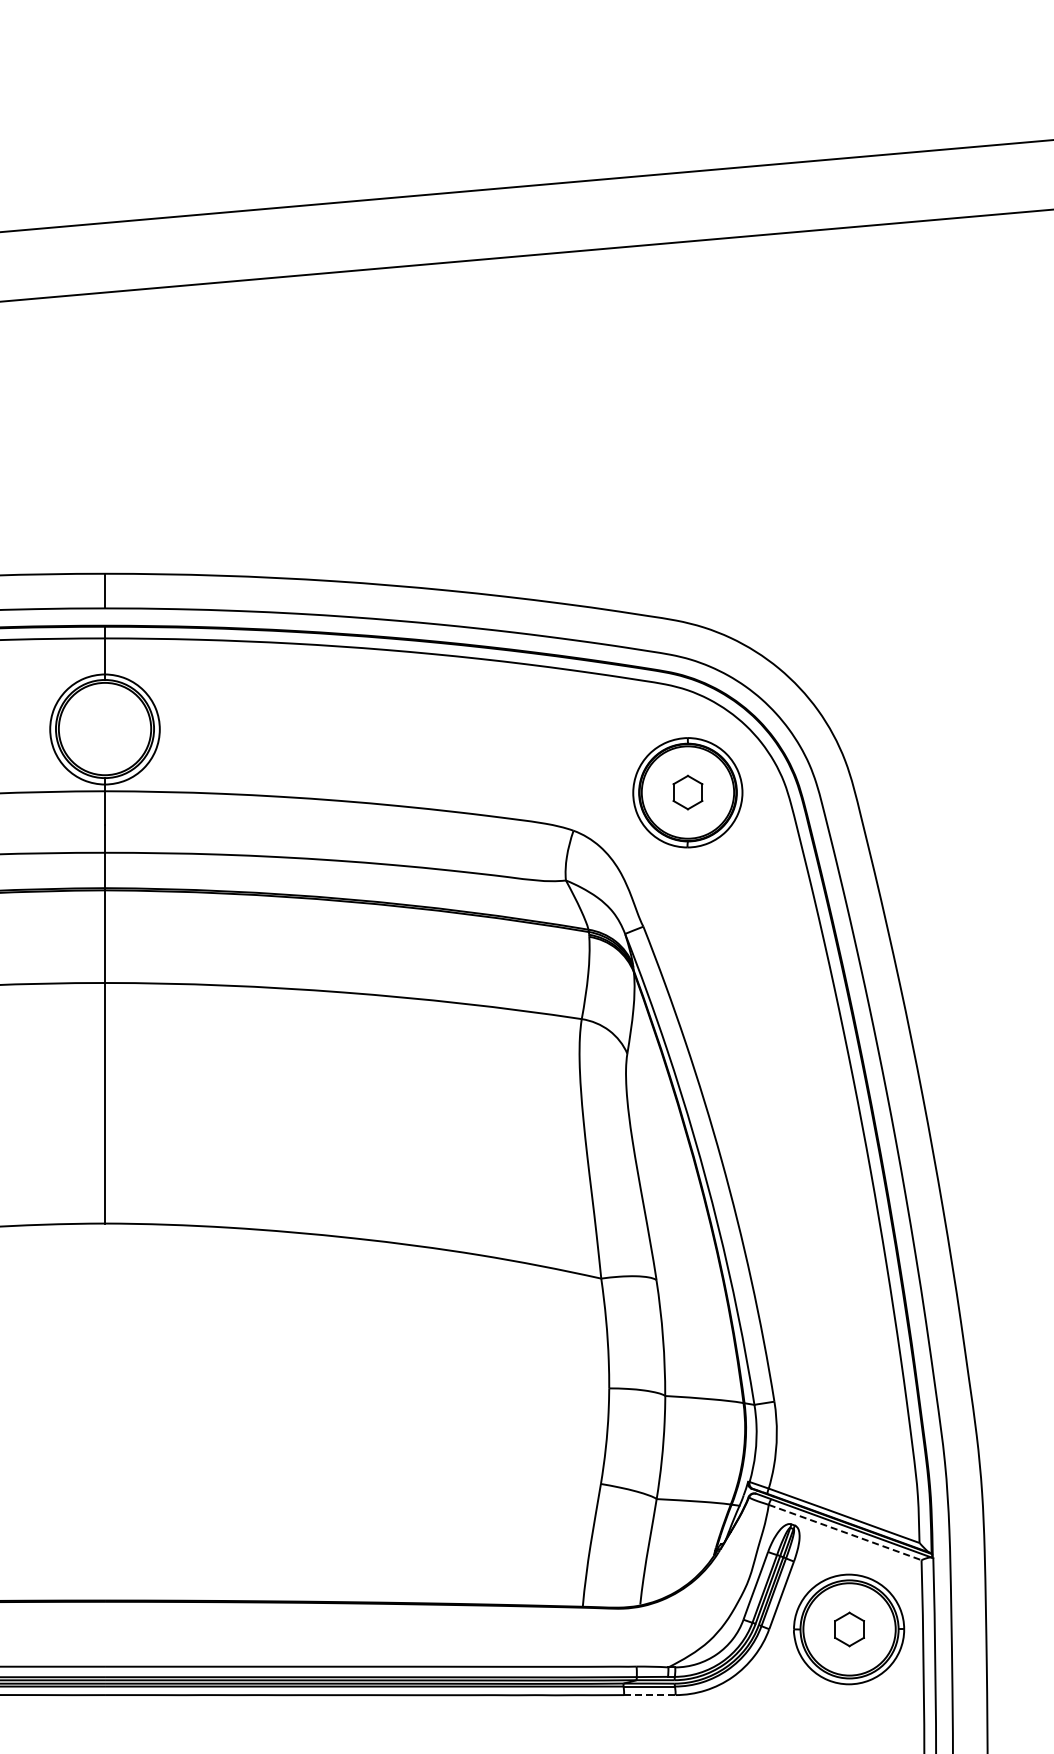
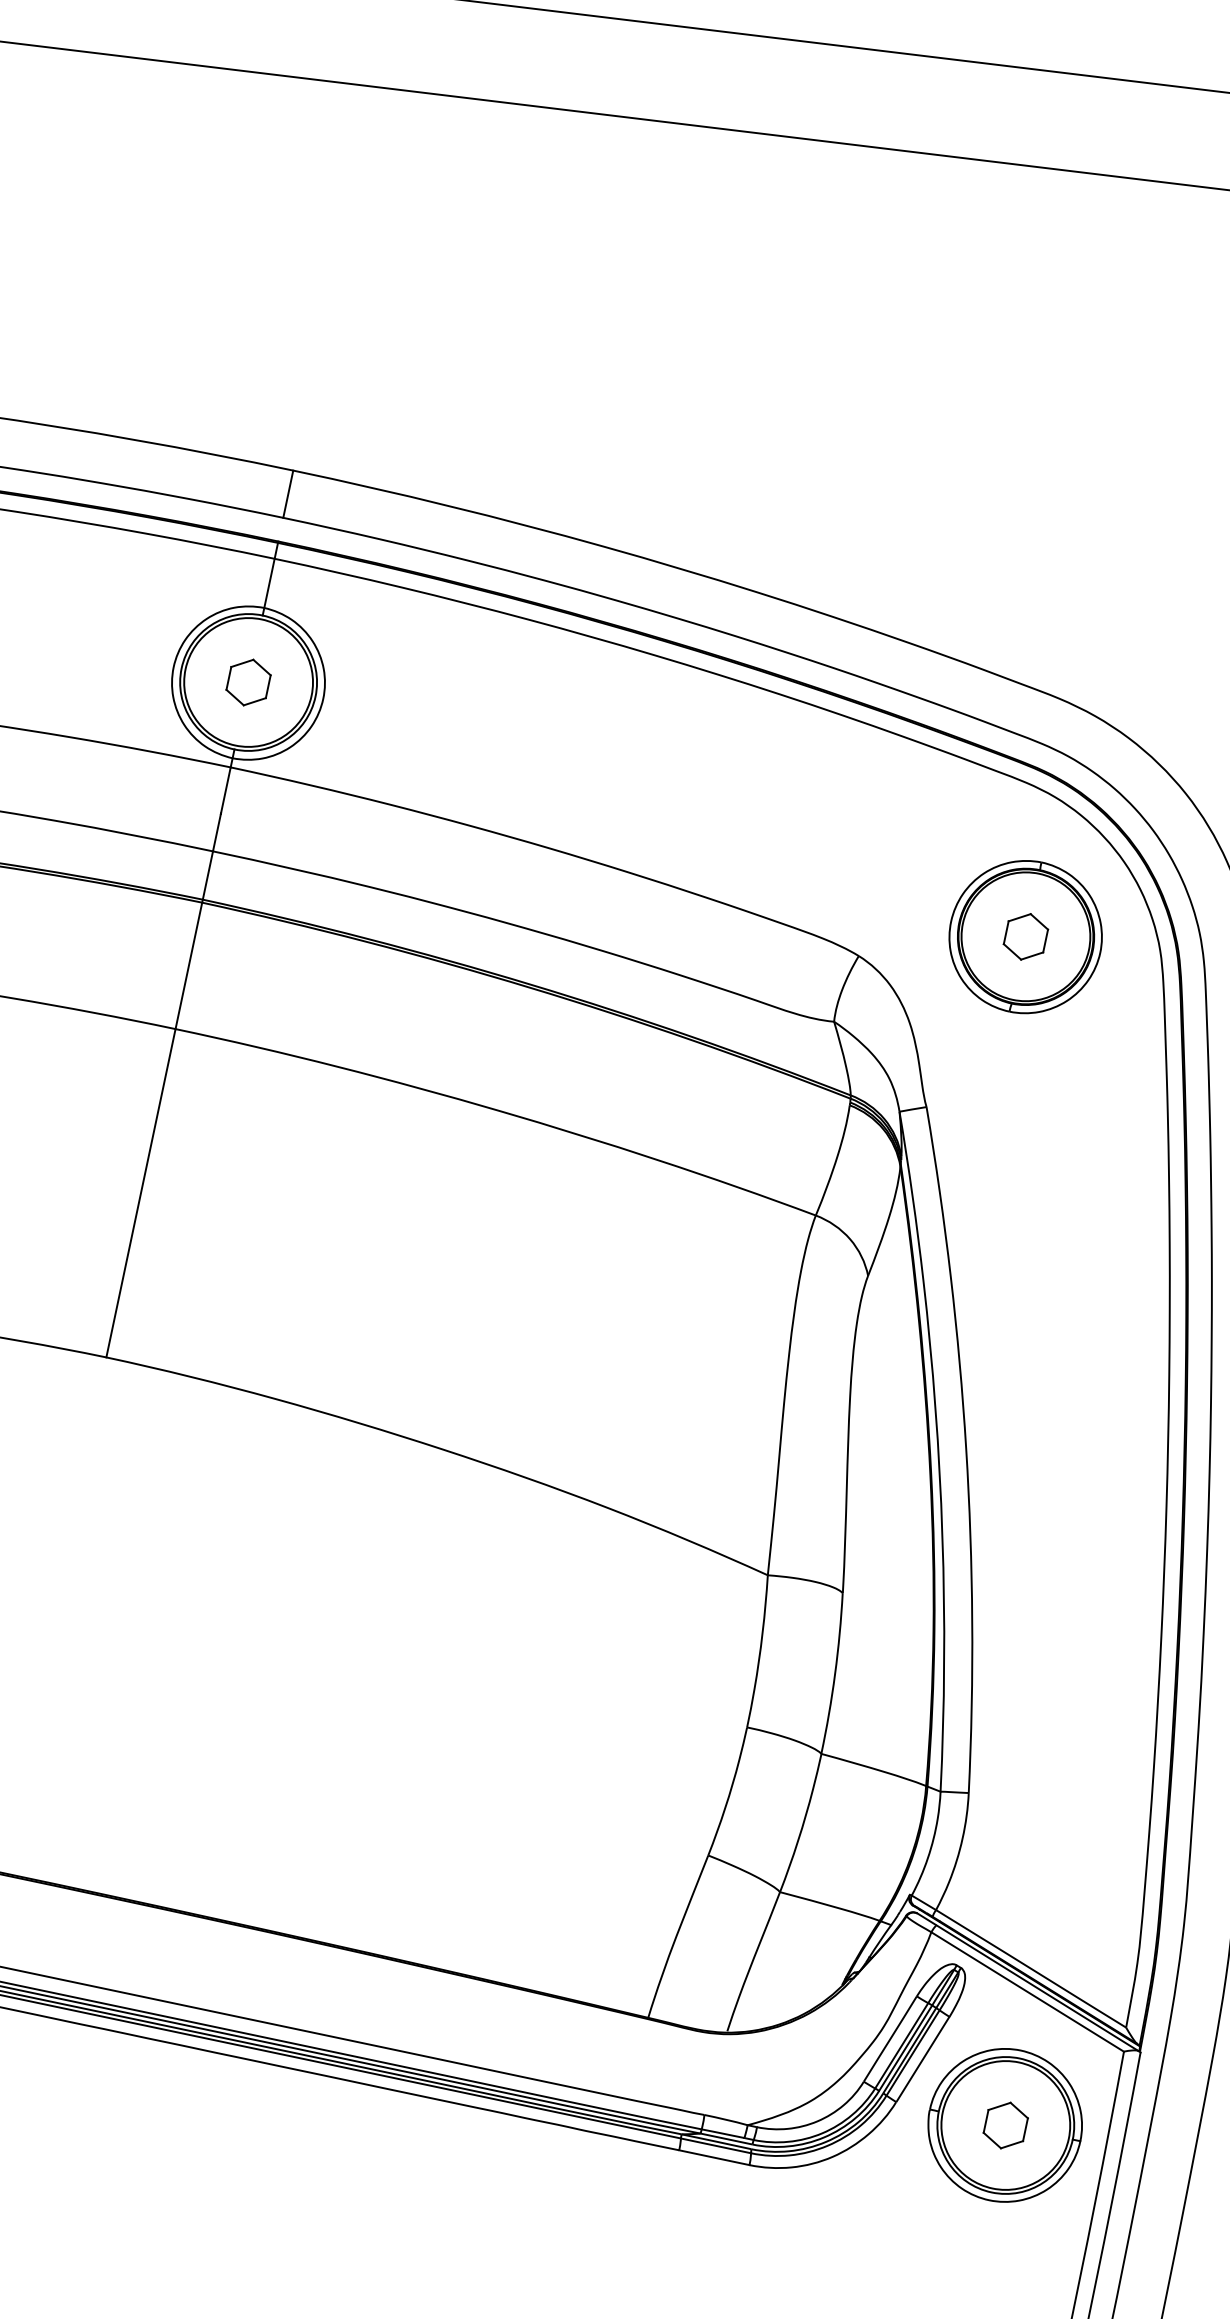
part: (104, 728) -> (248, 681), added
line: (845, 1532) -> (1028, 1992), dashed -> solid
line: (649, 1695) -> (713, 2158), dashed -> solid

